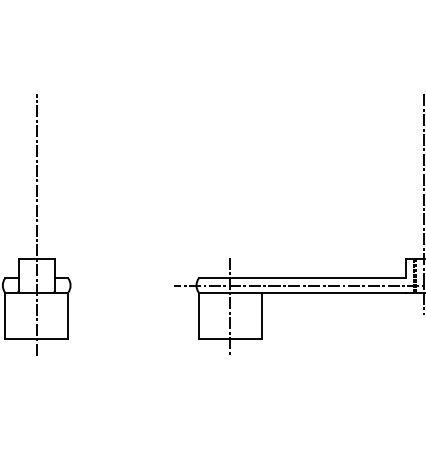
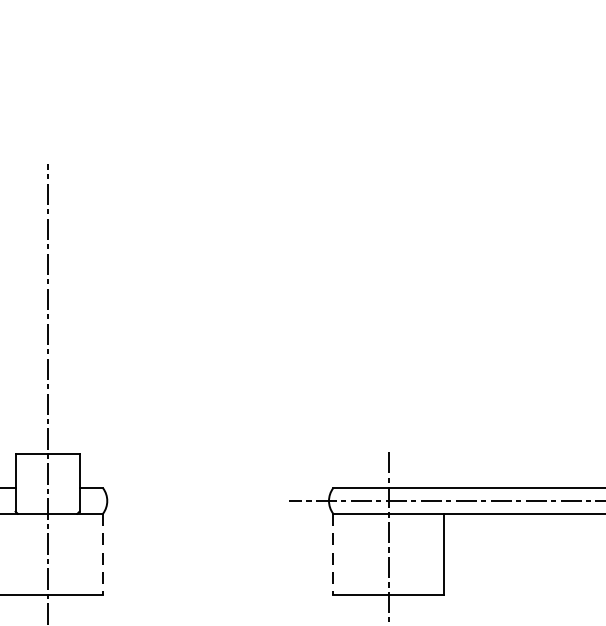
line: (68, 316) -> (103, 555), solid -> dashed
line: (198, 316) -> (332, 555), solid -> dashed

